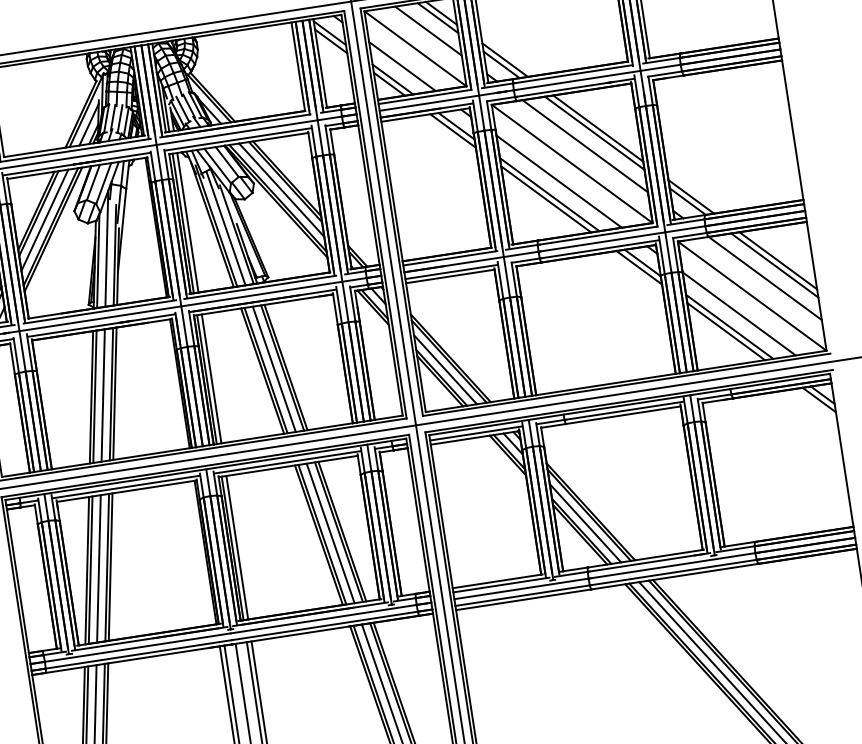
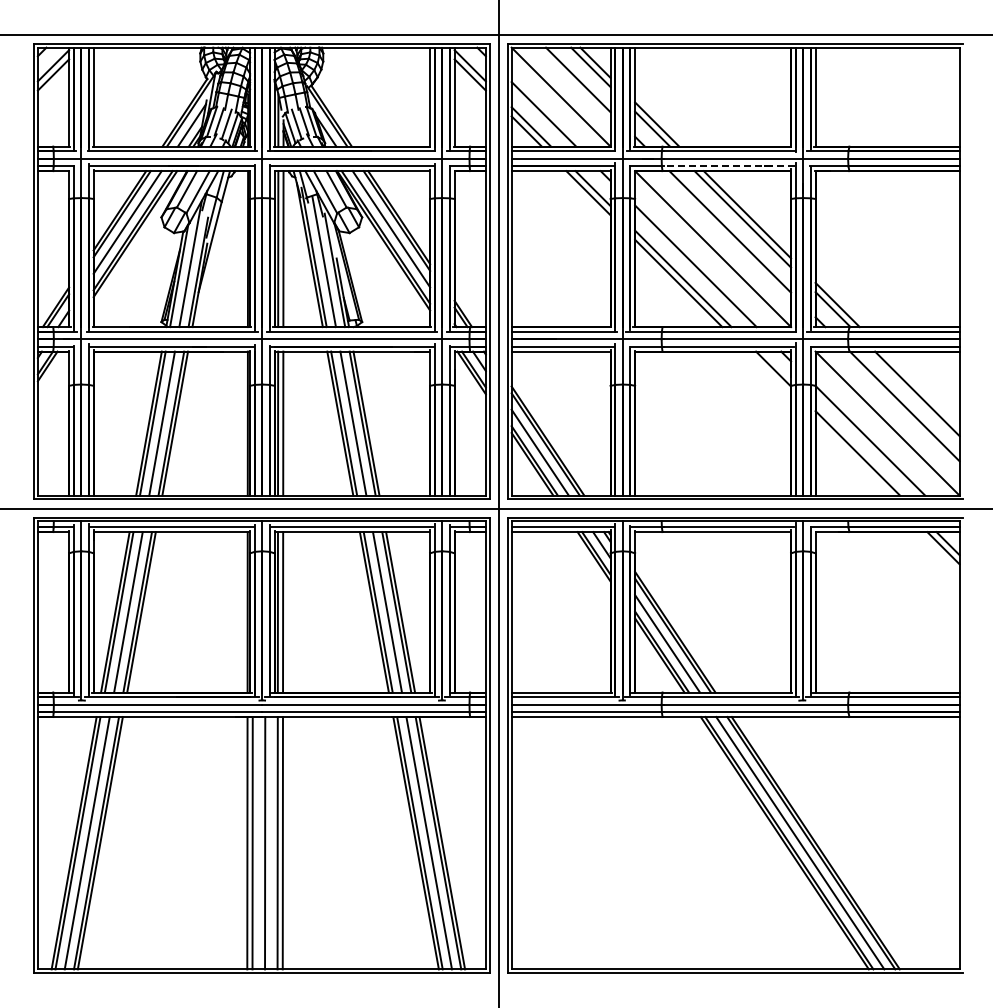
line: (573, 88) -> (727, 166), solid -> dashed
line: (777, 260) -> (921, 388), removed
line: (638, 267) -> (768, 373), removed
line: (725, 331) -> (852, 457), removed

